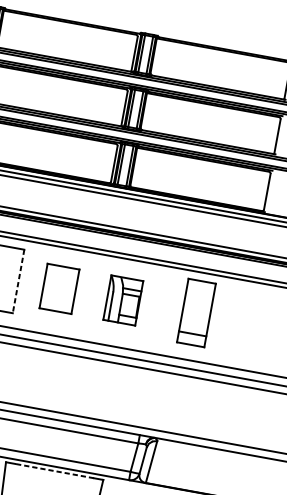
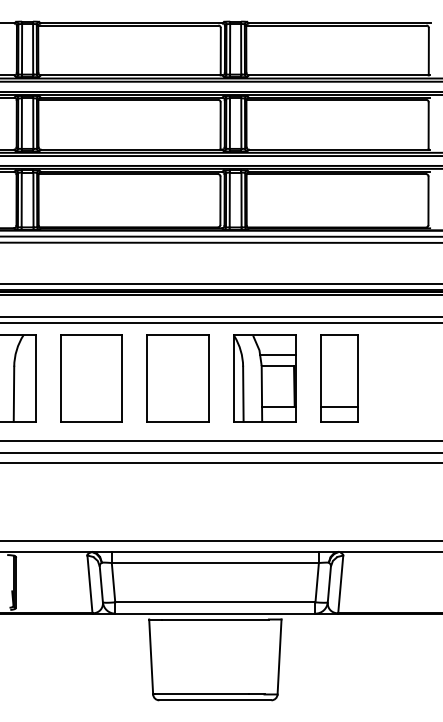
line: (18, 282) -> (122, 379), dashed -> solid
part: (59, 288) -> (177, 378), size x1.43
part: (123, 300) -> (264, 378), size x1.43
part: (196, 313) -> (339, 378), moved
line: (54, 470) -> (214, 619), dashed -> solid

